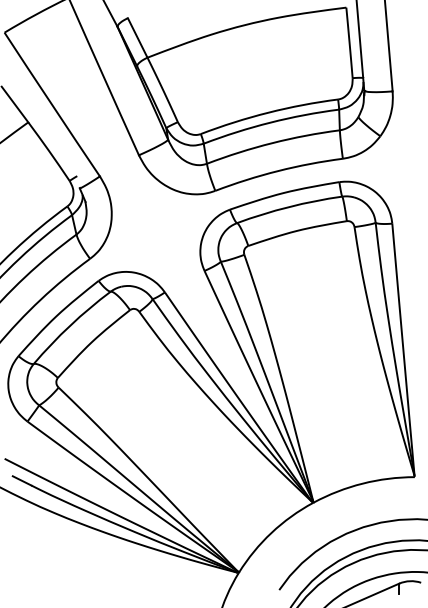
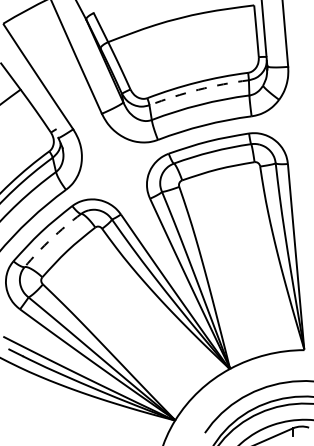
arc: (270, 122) -> (198, 89), solid -> dashed
arc: (70, 325) -> (51, 238), solid -> dashed

